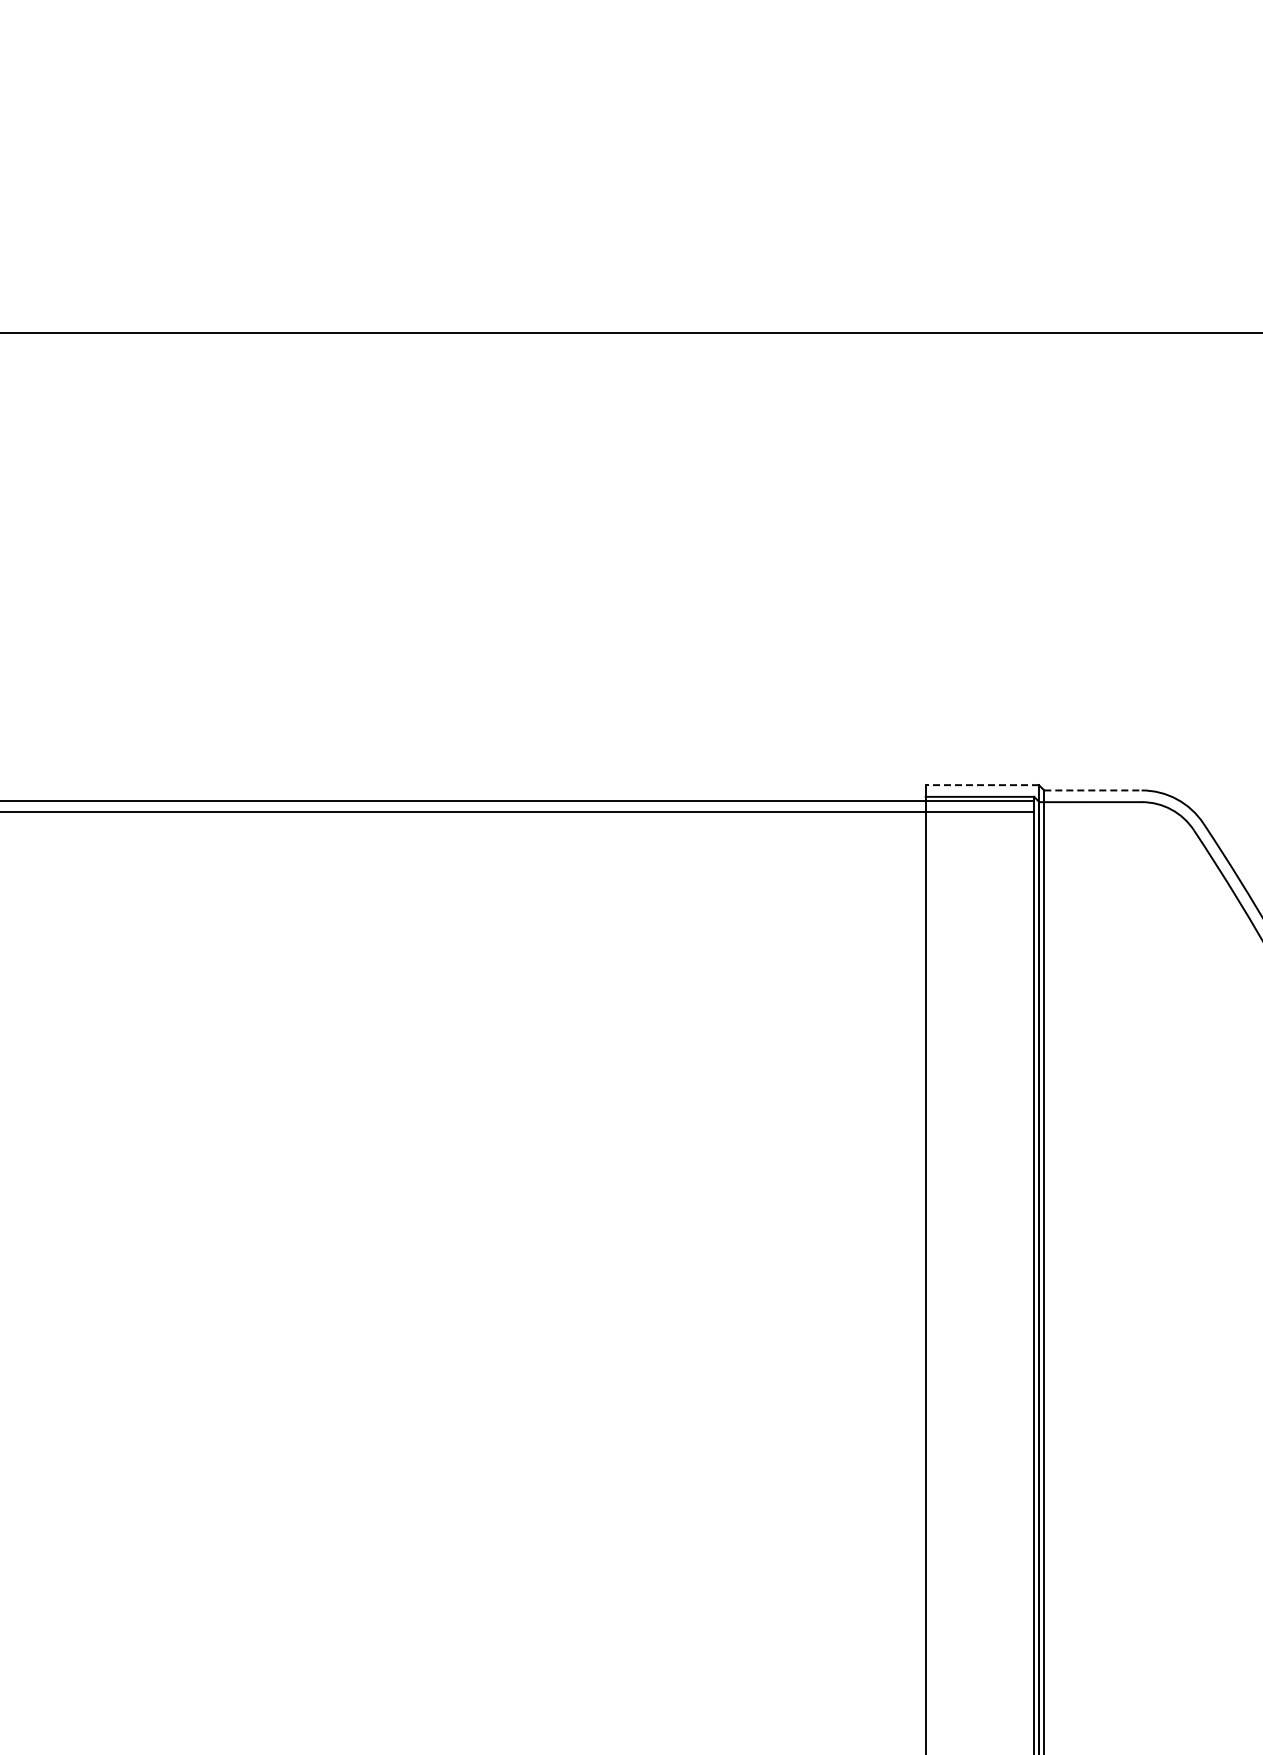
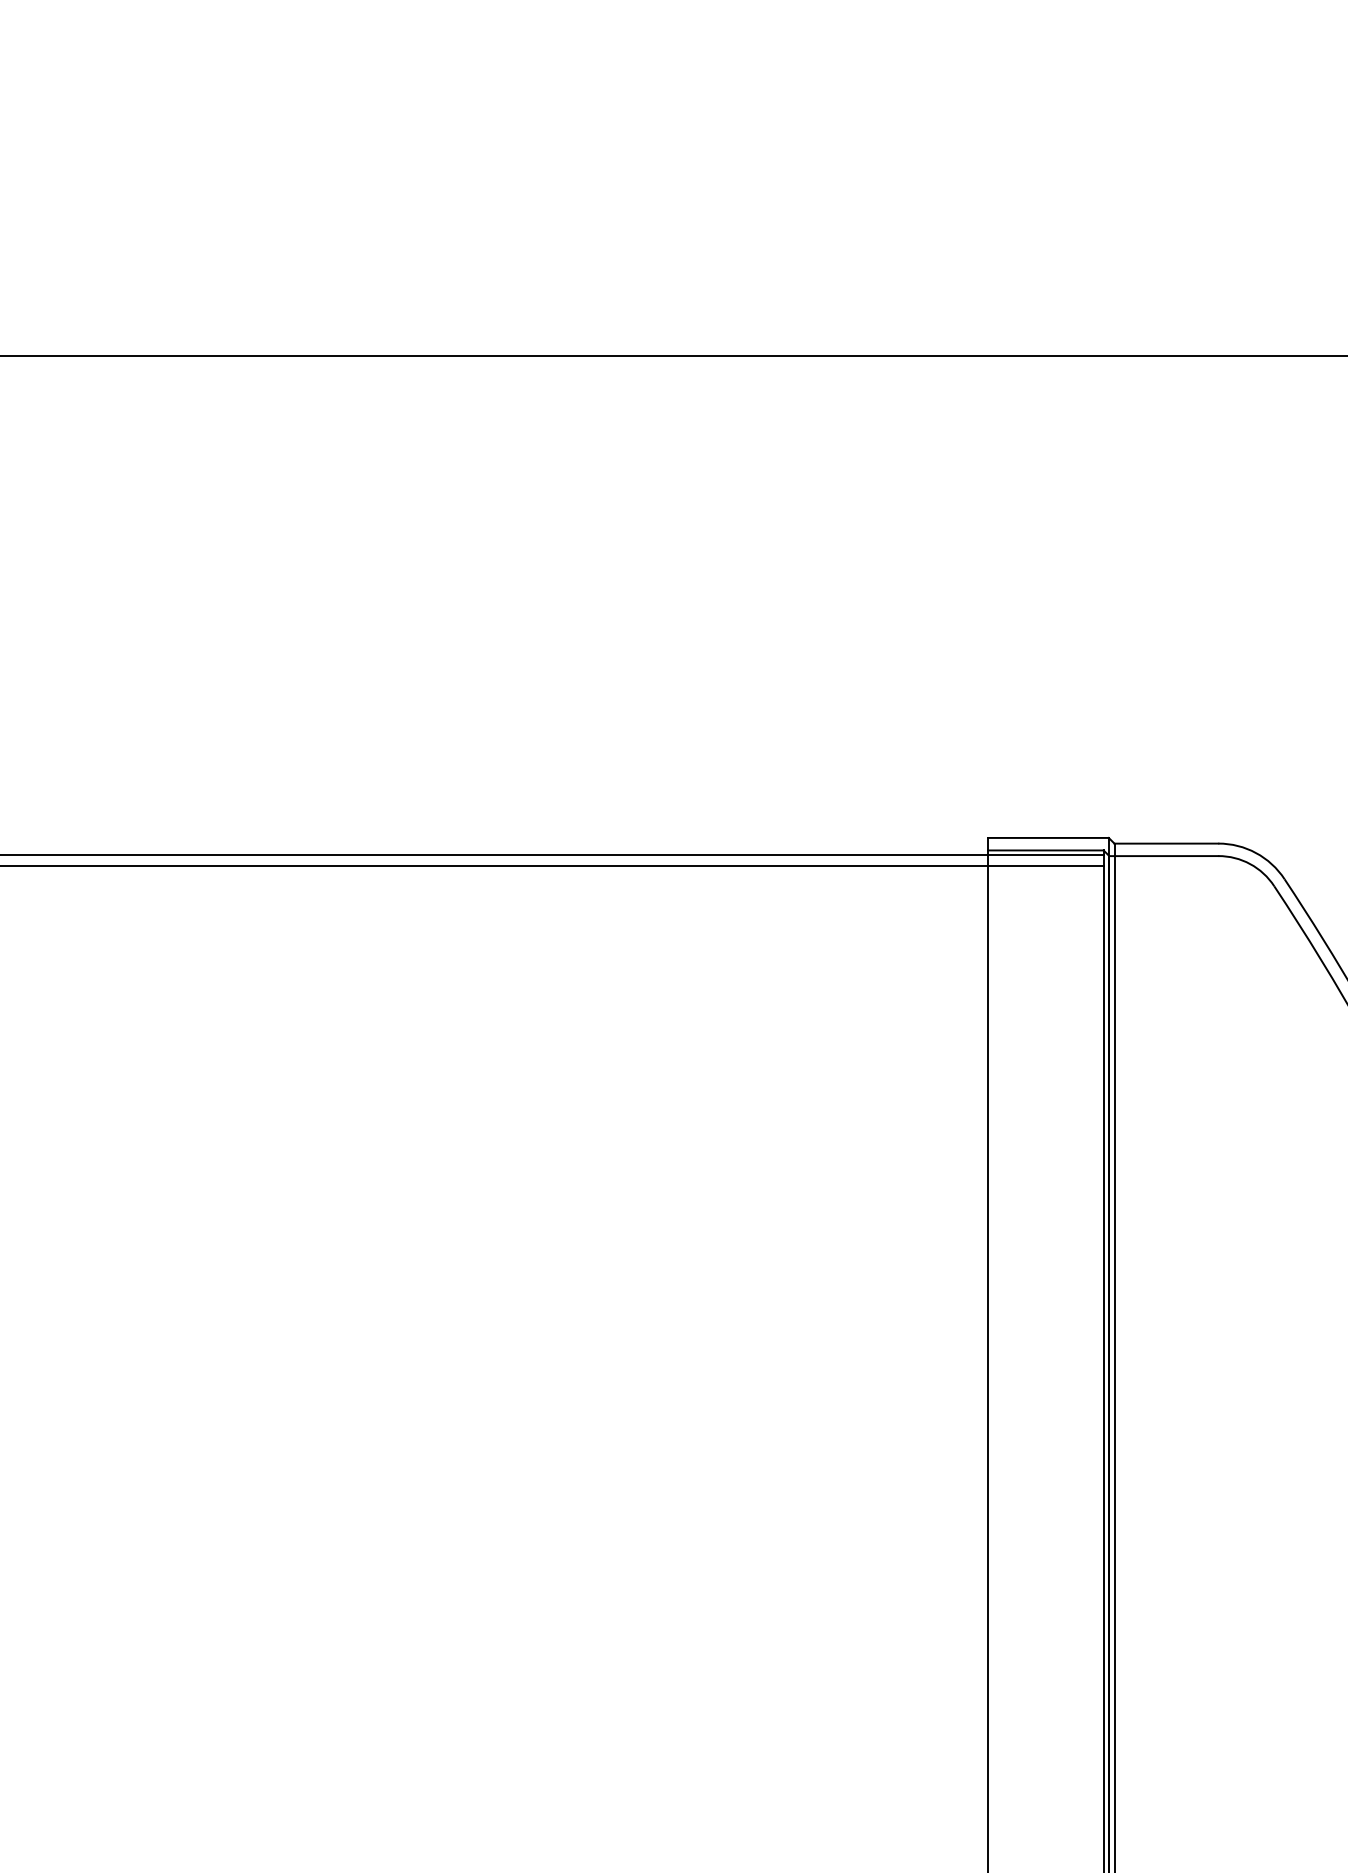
line: (982, 785) -> (1048, 838), dashed -> solid
line: (1092, 790) -> (1165, 843), dashed -> solid

